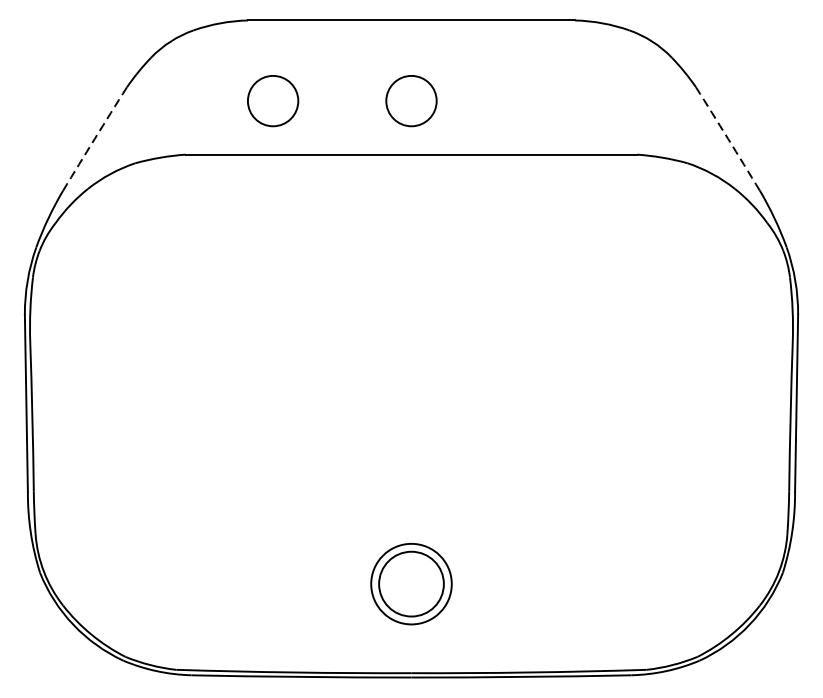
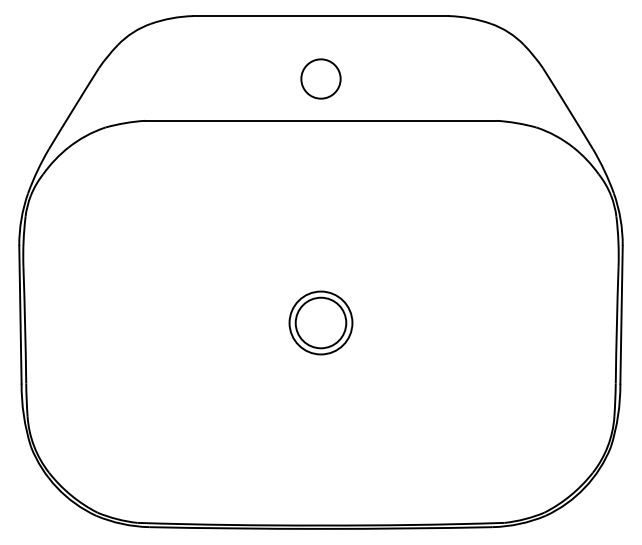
circle: (272, 100) -> (212, 78), removed
arc: (94, 138) -> (73, 108), dashed -> solid
arc: (728, 138) -> (568, 108), dashed -> solid
part: (410, 583) -> (320, 322), moved

